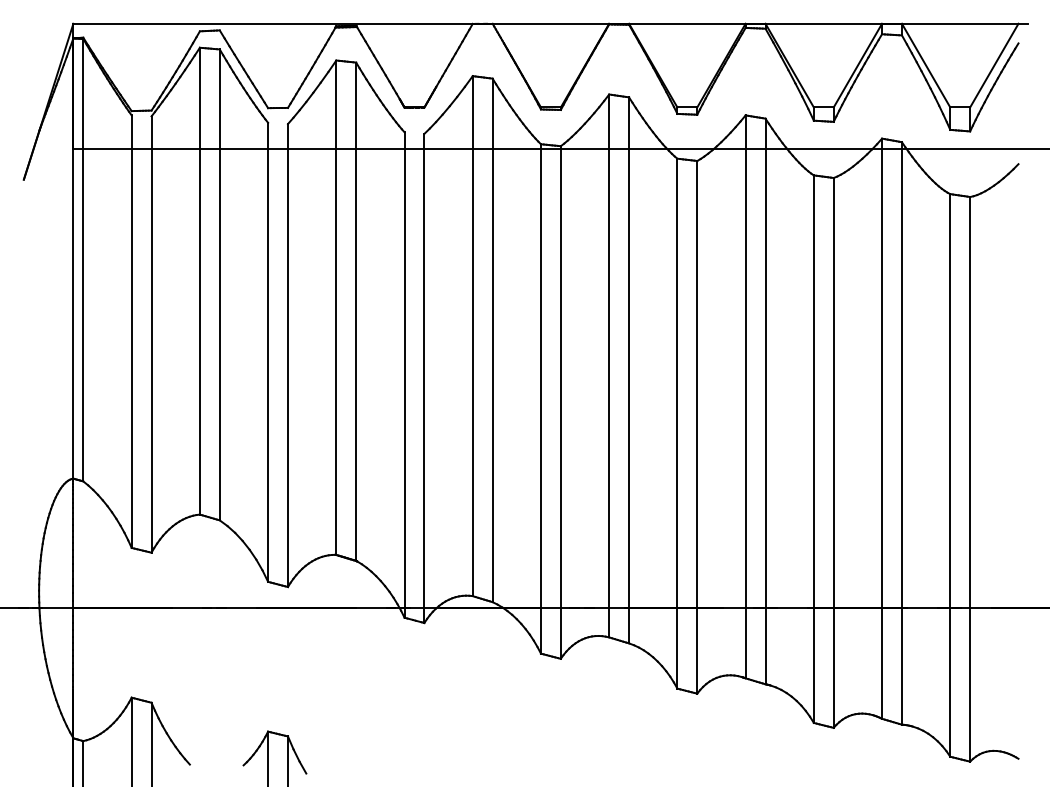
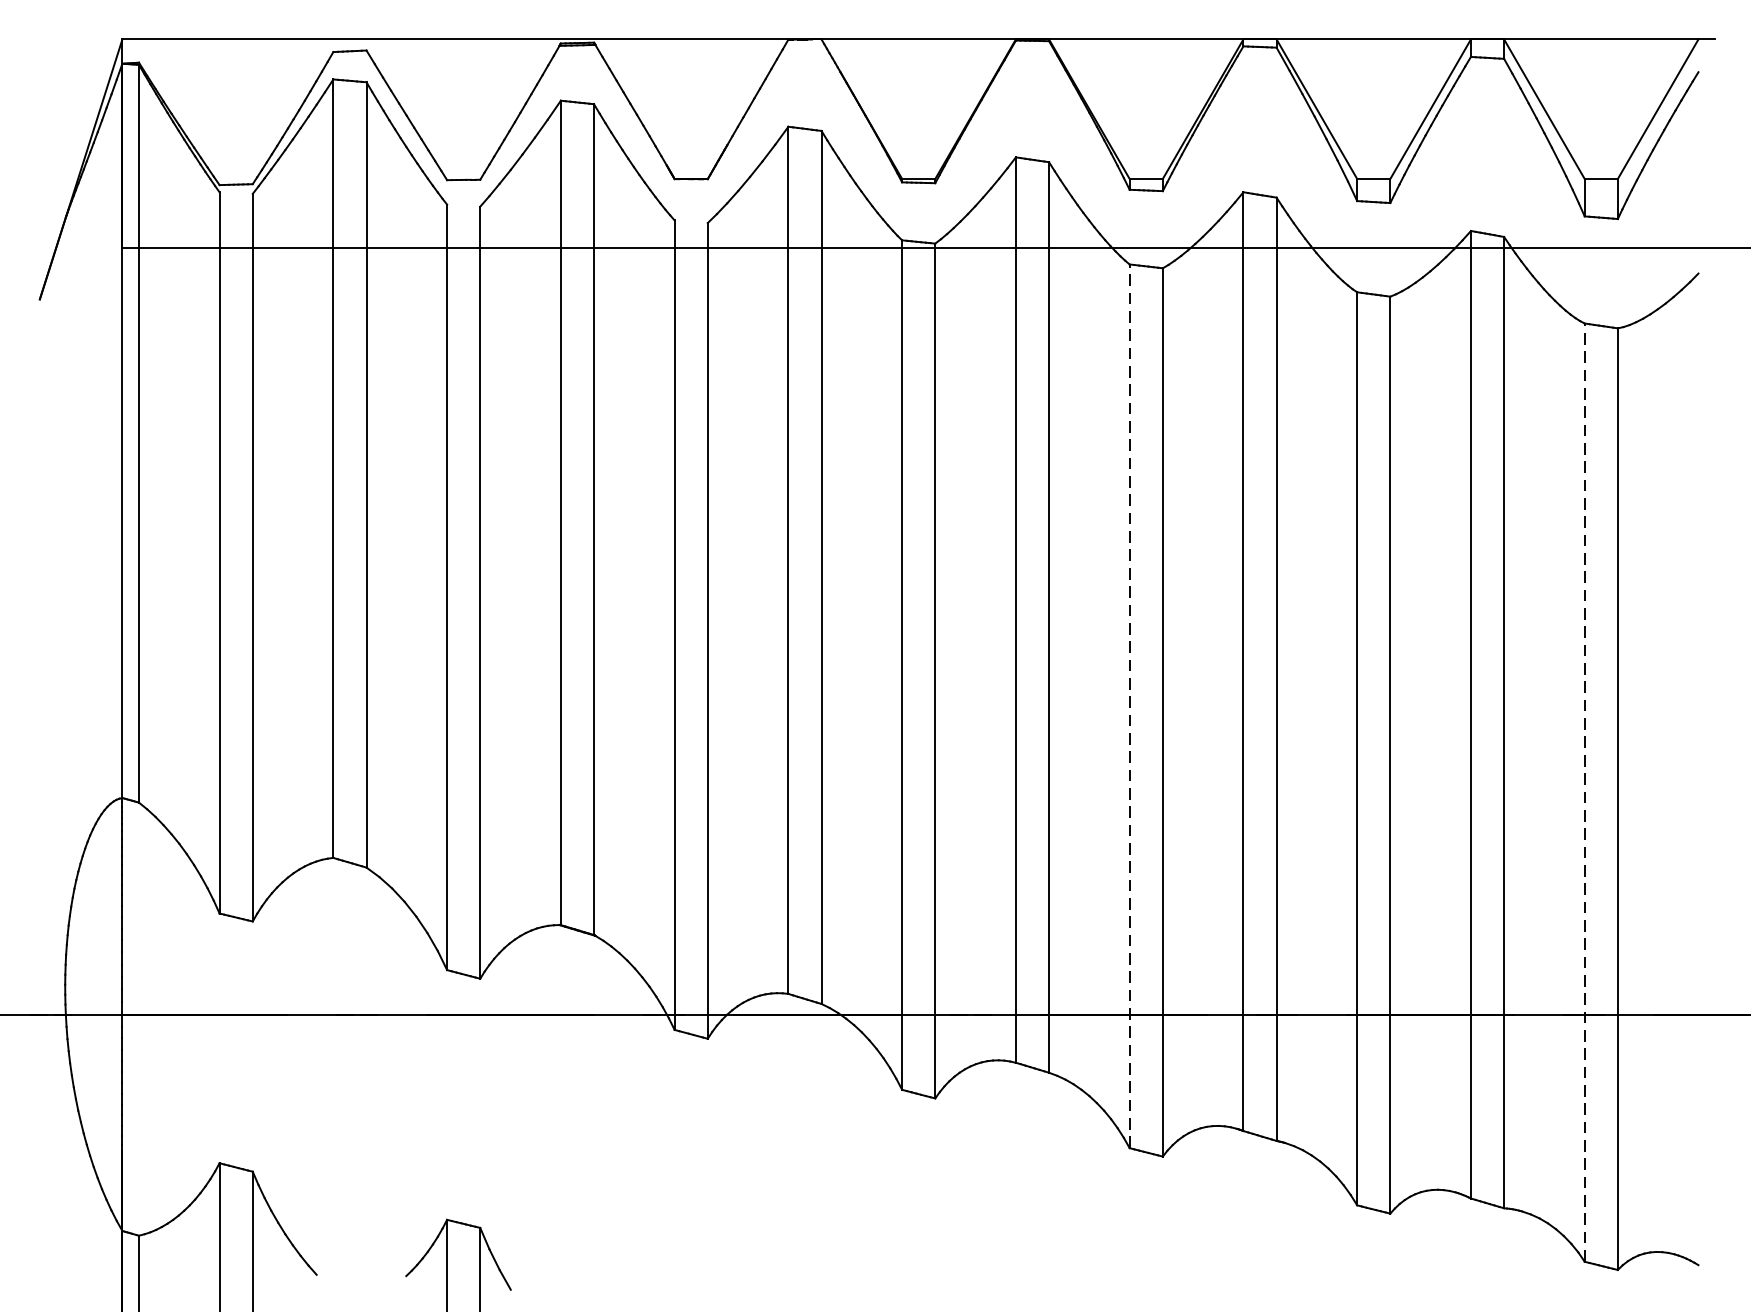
line: (677, 423) -> (1129, 706), solid -> dashed
line: (950, 474) -> (1585, 791), solid -> dashed

